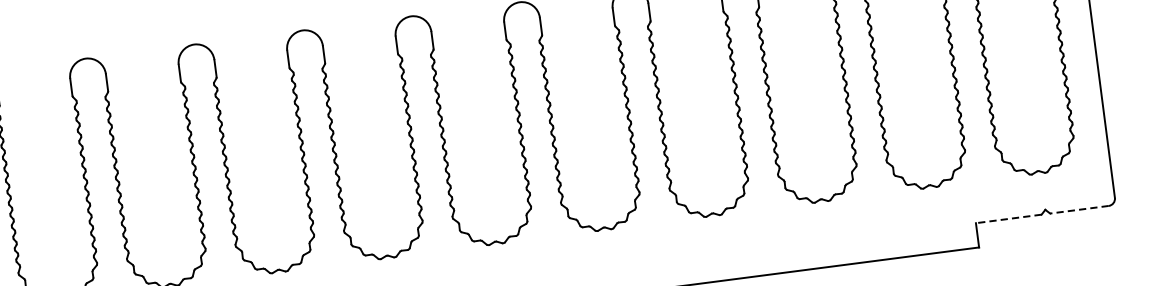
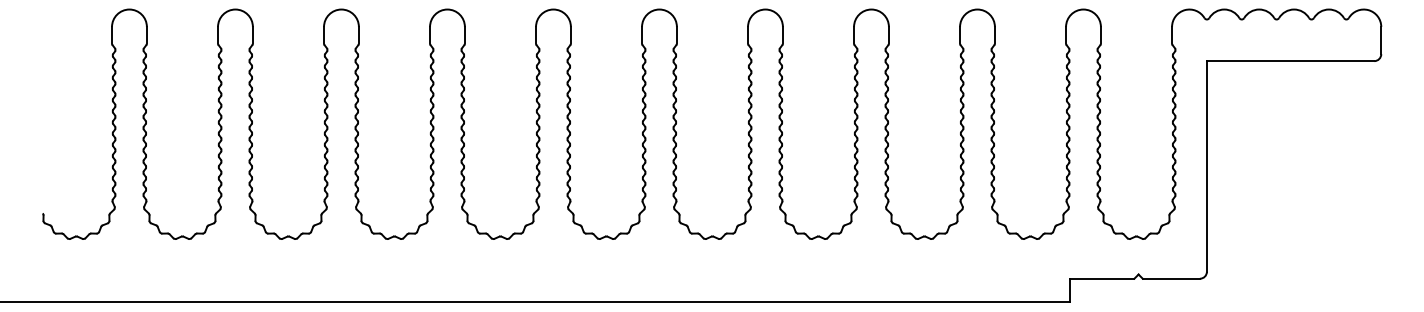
line: (1079, 209) -> (1171, 278), dashed -> solid
line: (1007, 218) -> (1101, 278), dashed -> solid

